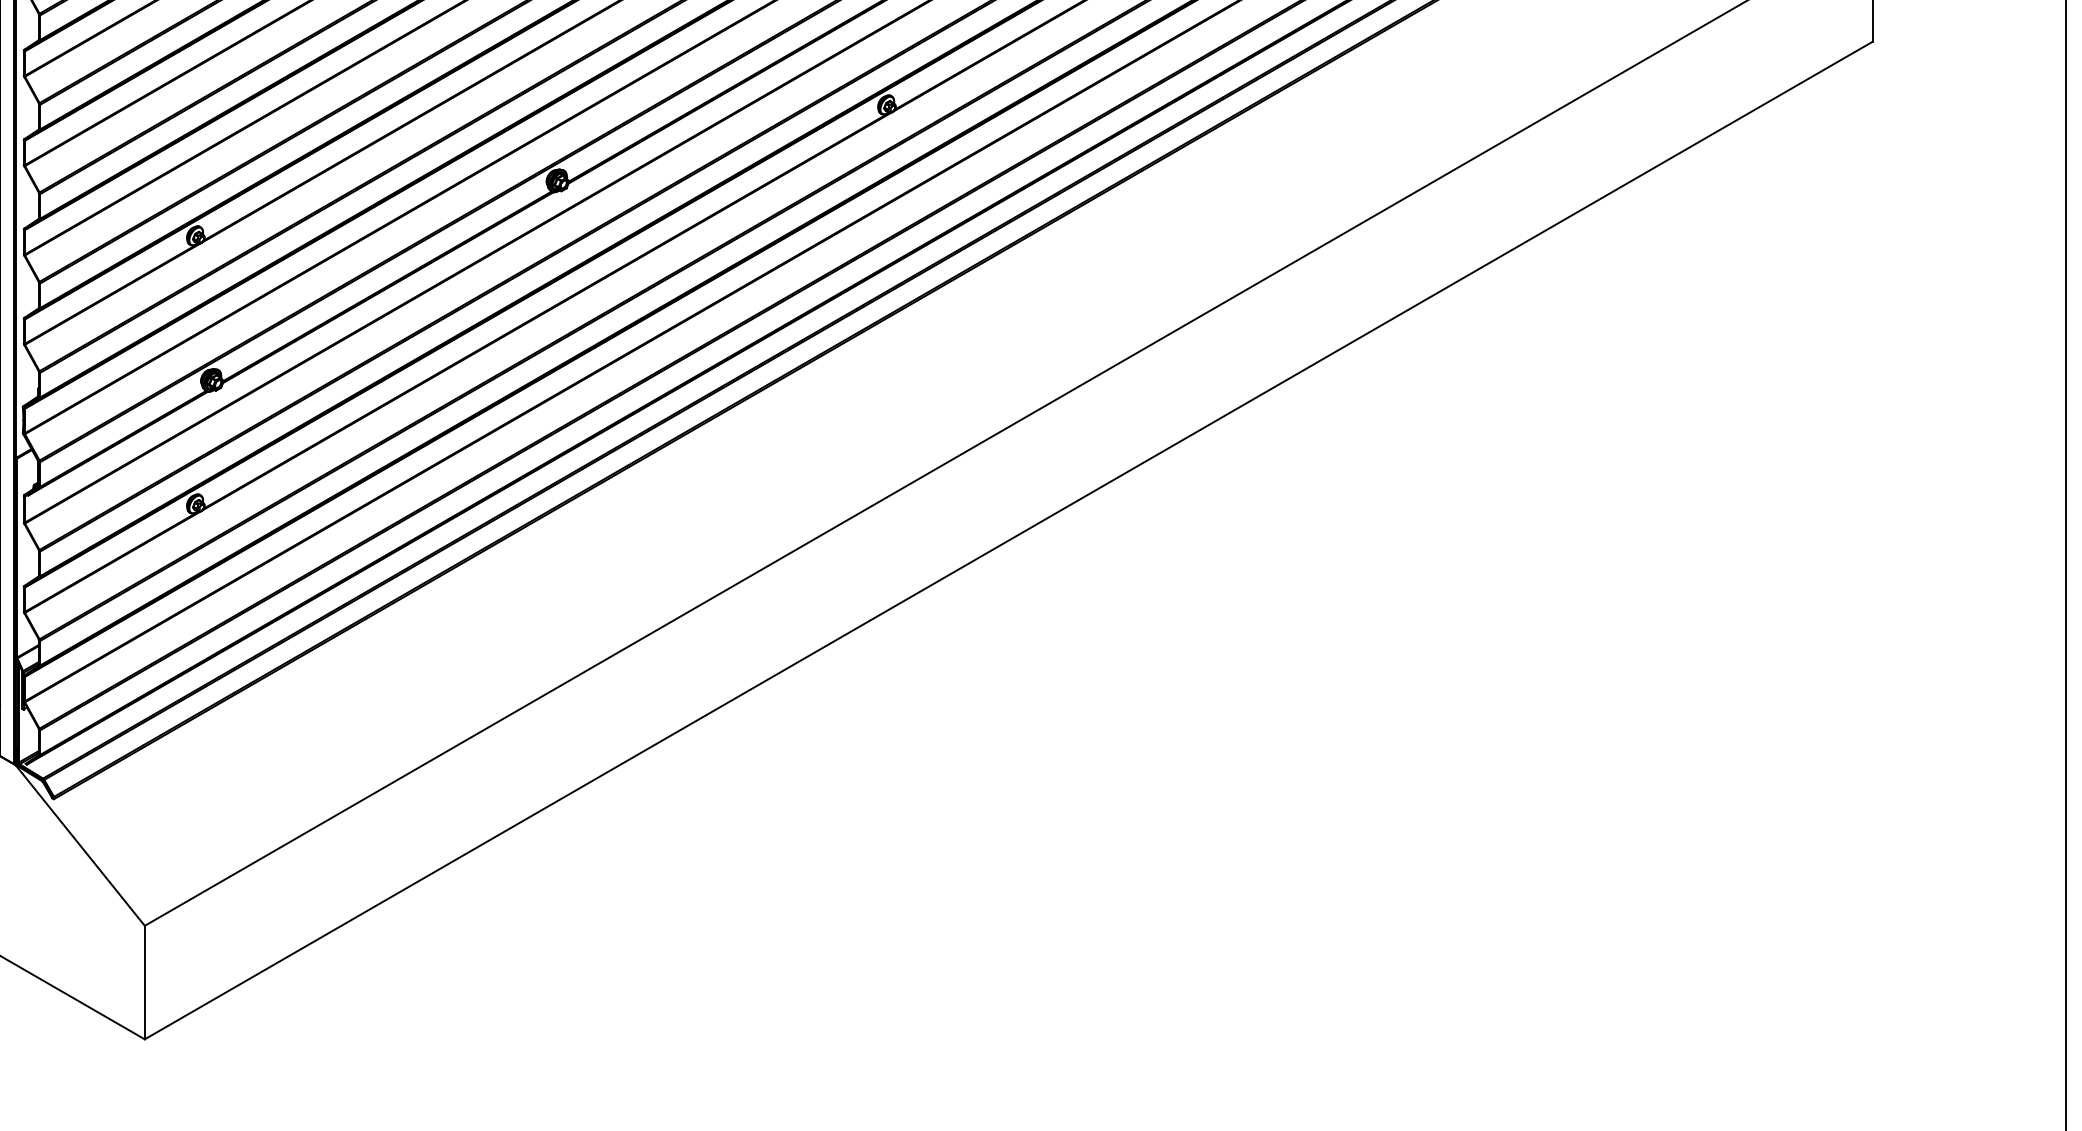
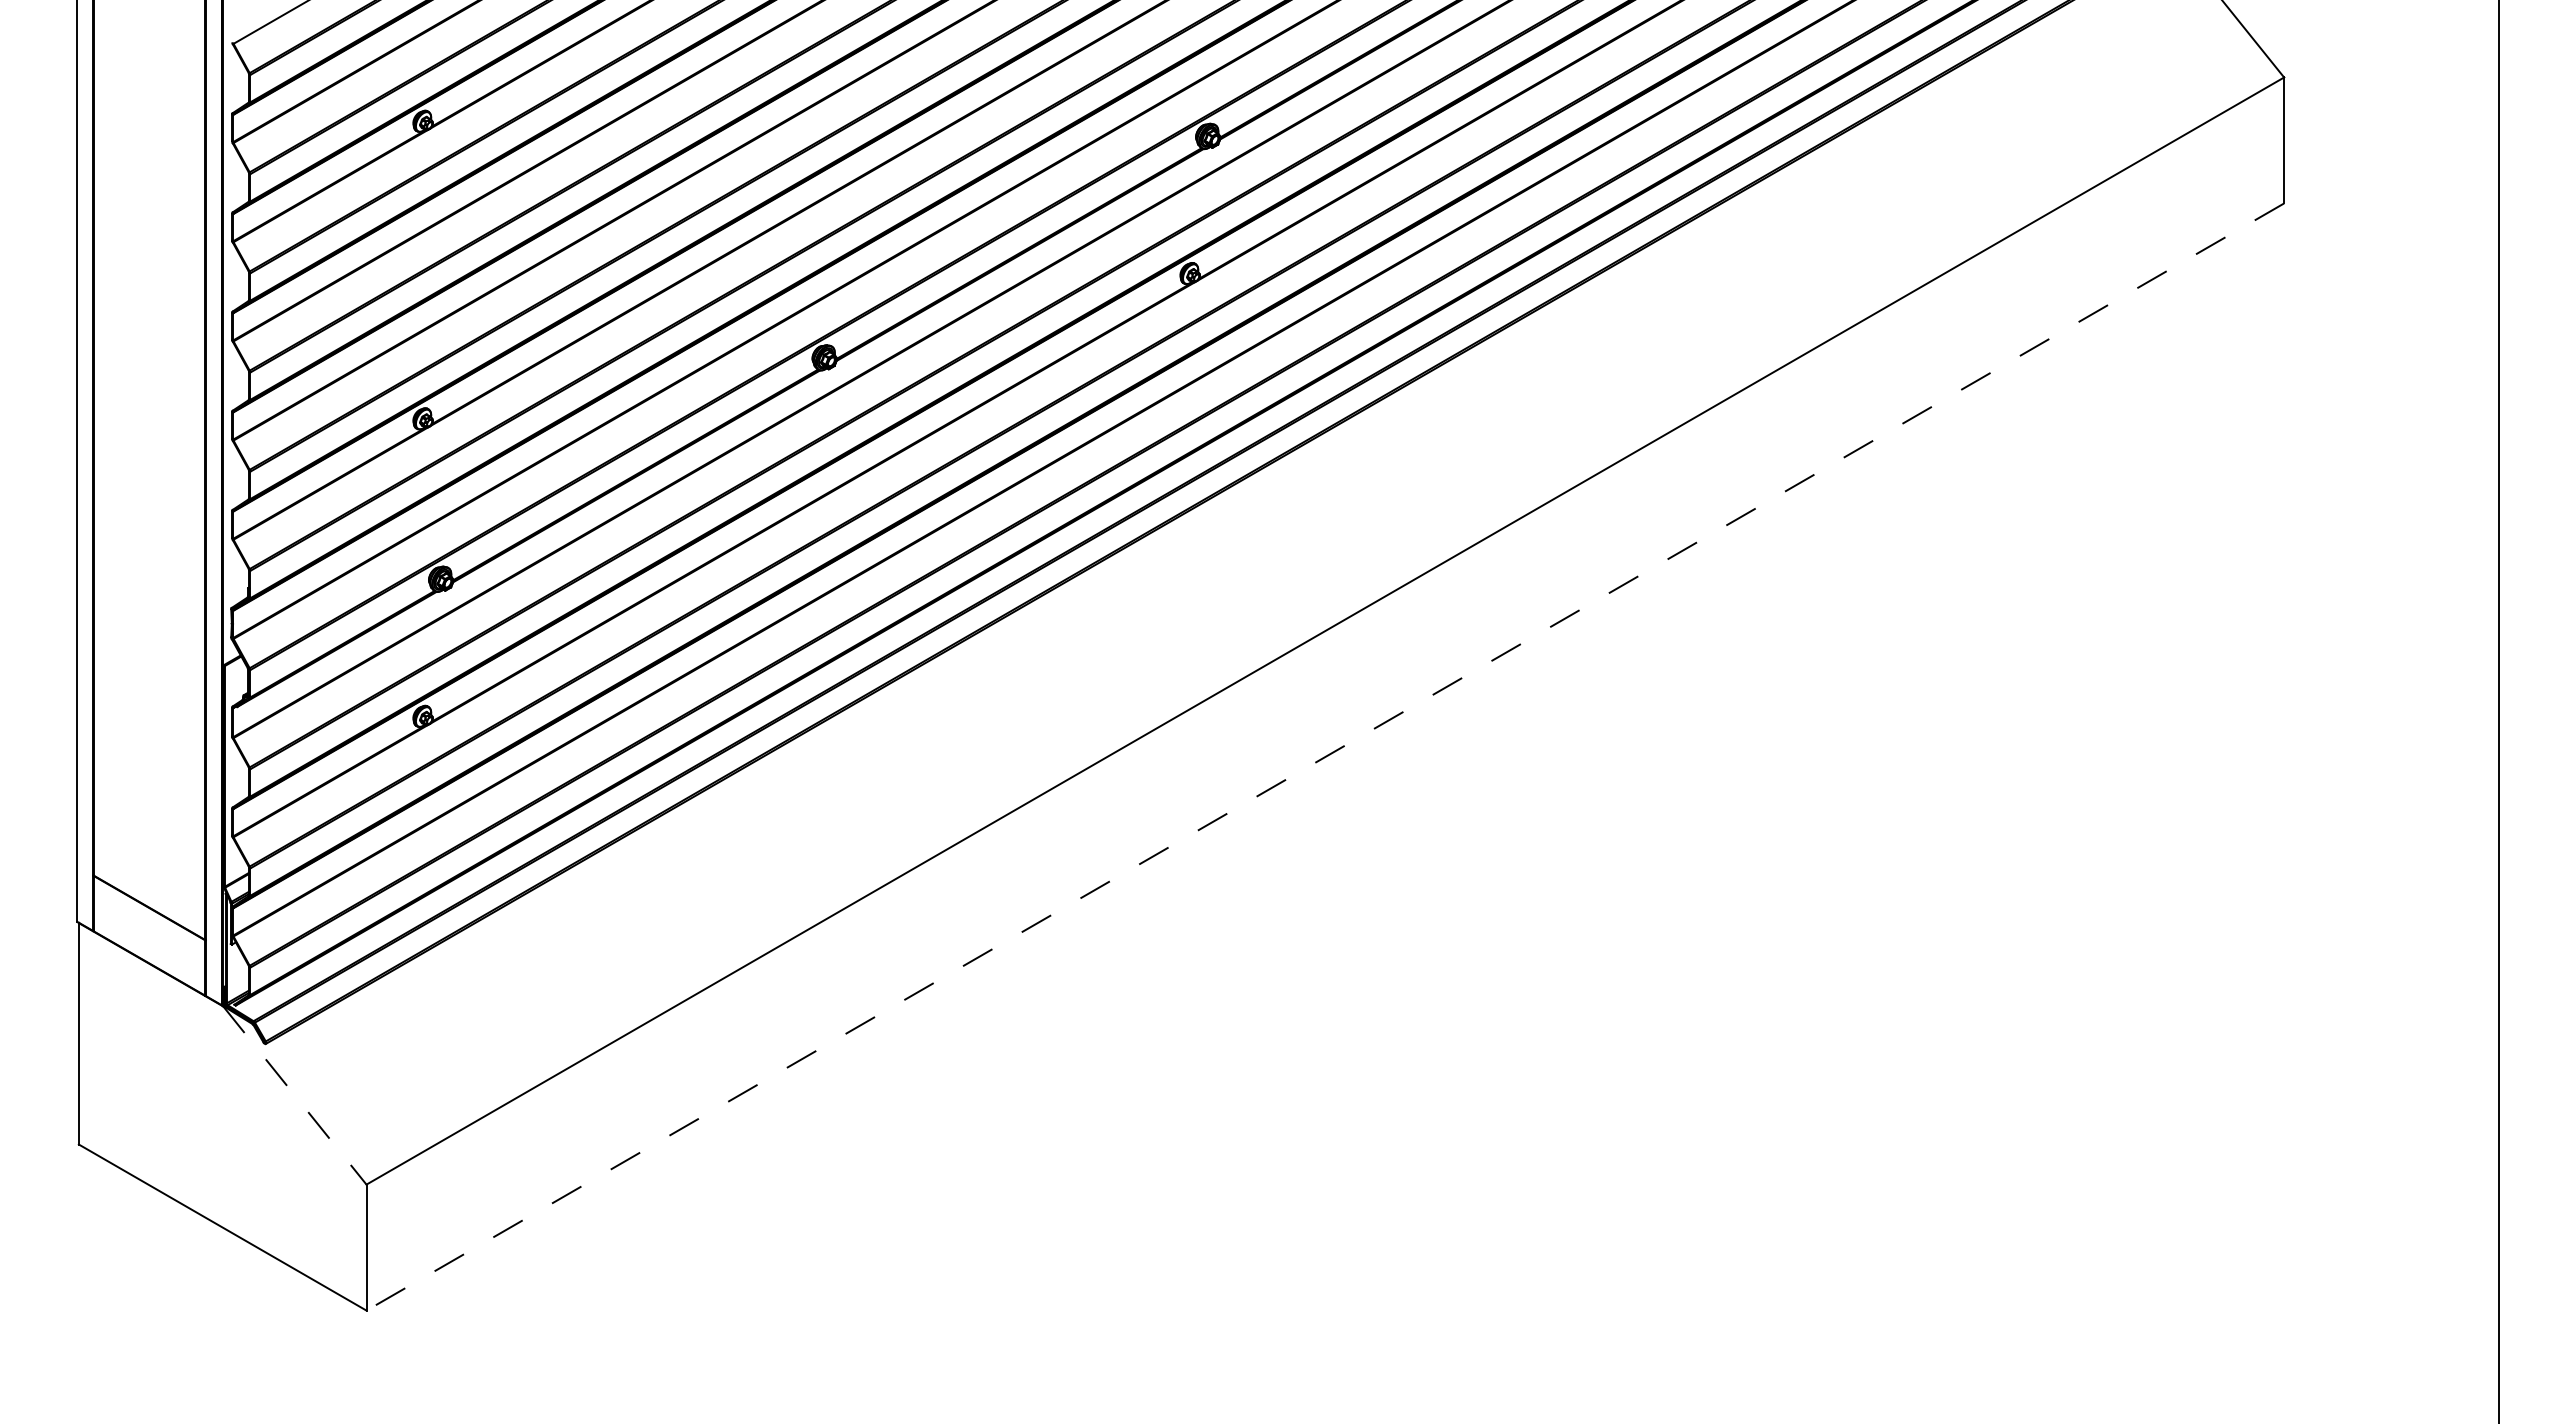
line: (1007, 541) -> (1324, 757), solid -> dashed
line: (80, 845) -> (295, 1095), solid -> dashed

